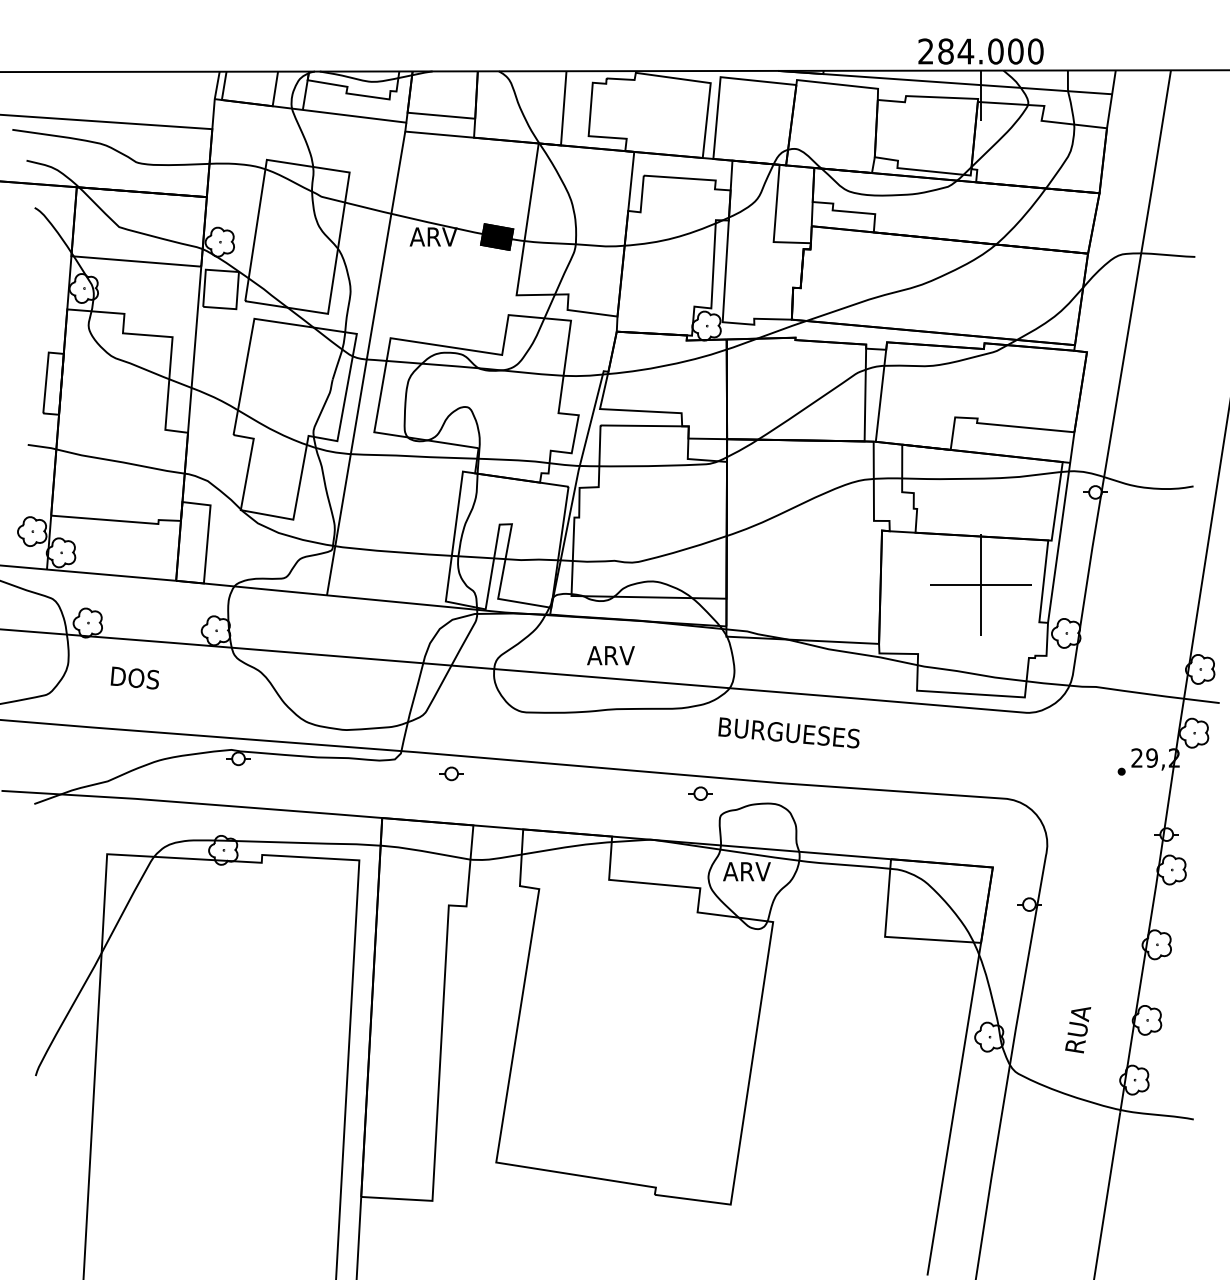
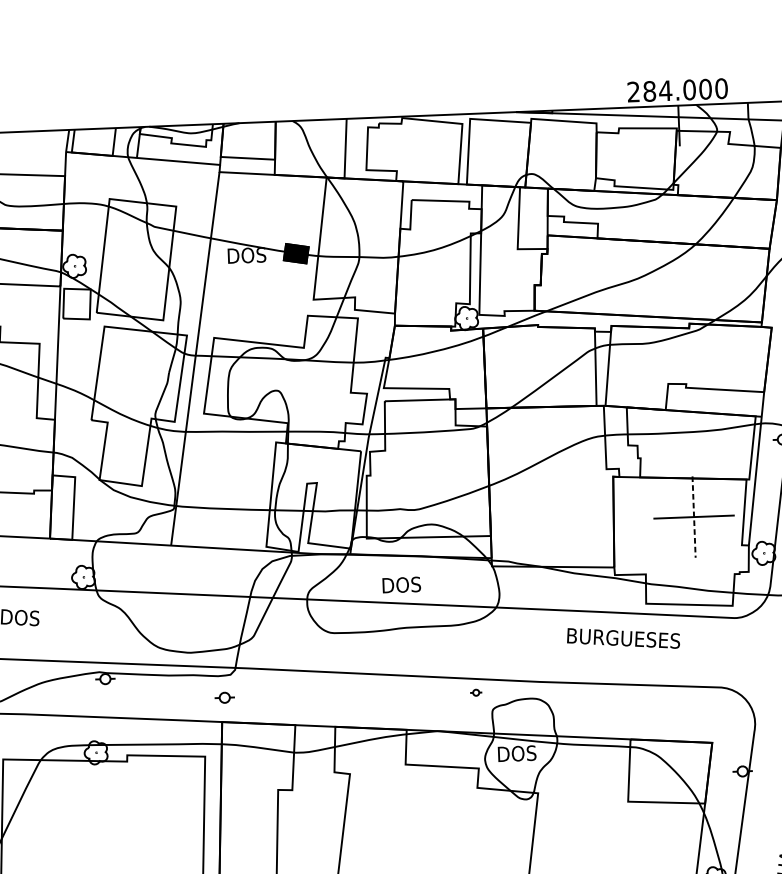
text: (434, 236) -> (246, 255), ARV -> DOS
line: (980, 584) -> (693, 516), solid -> dashed
text: (611, 655) -> (400, 584), ARV -> DOS
text: (788, 732) -> (623, 638), moved
part: (451, 773) -> (224, 697), moved
part: (700, 793) -> (476, 692), size x0.6
text: (747, 871) -> (516, 753), ARV -> DOS

